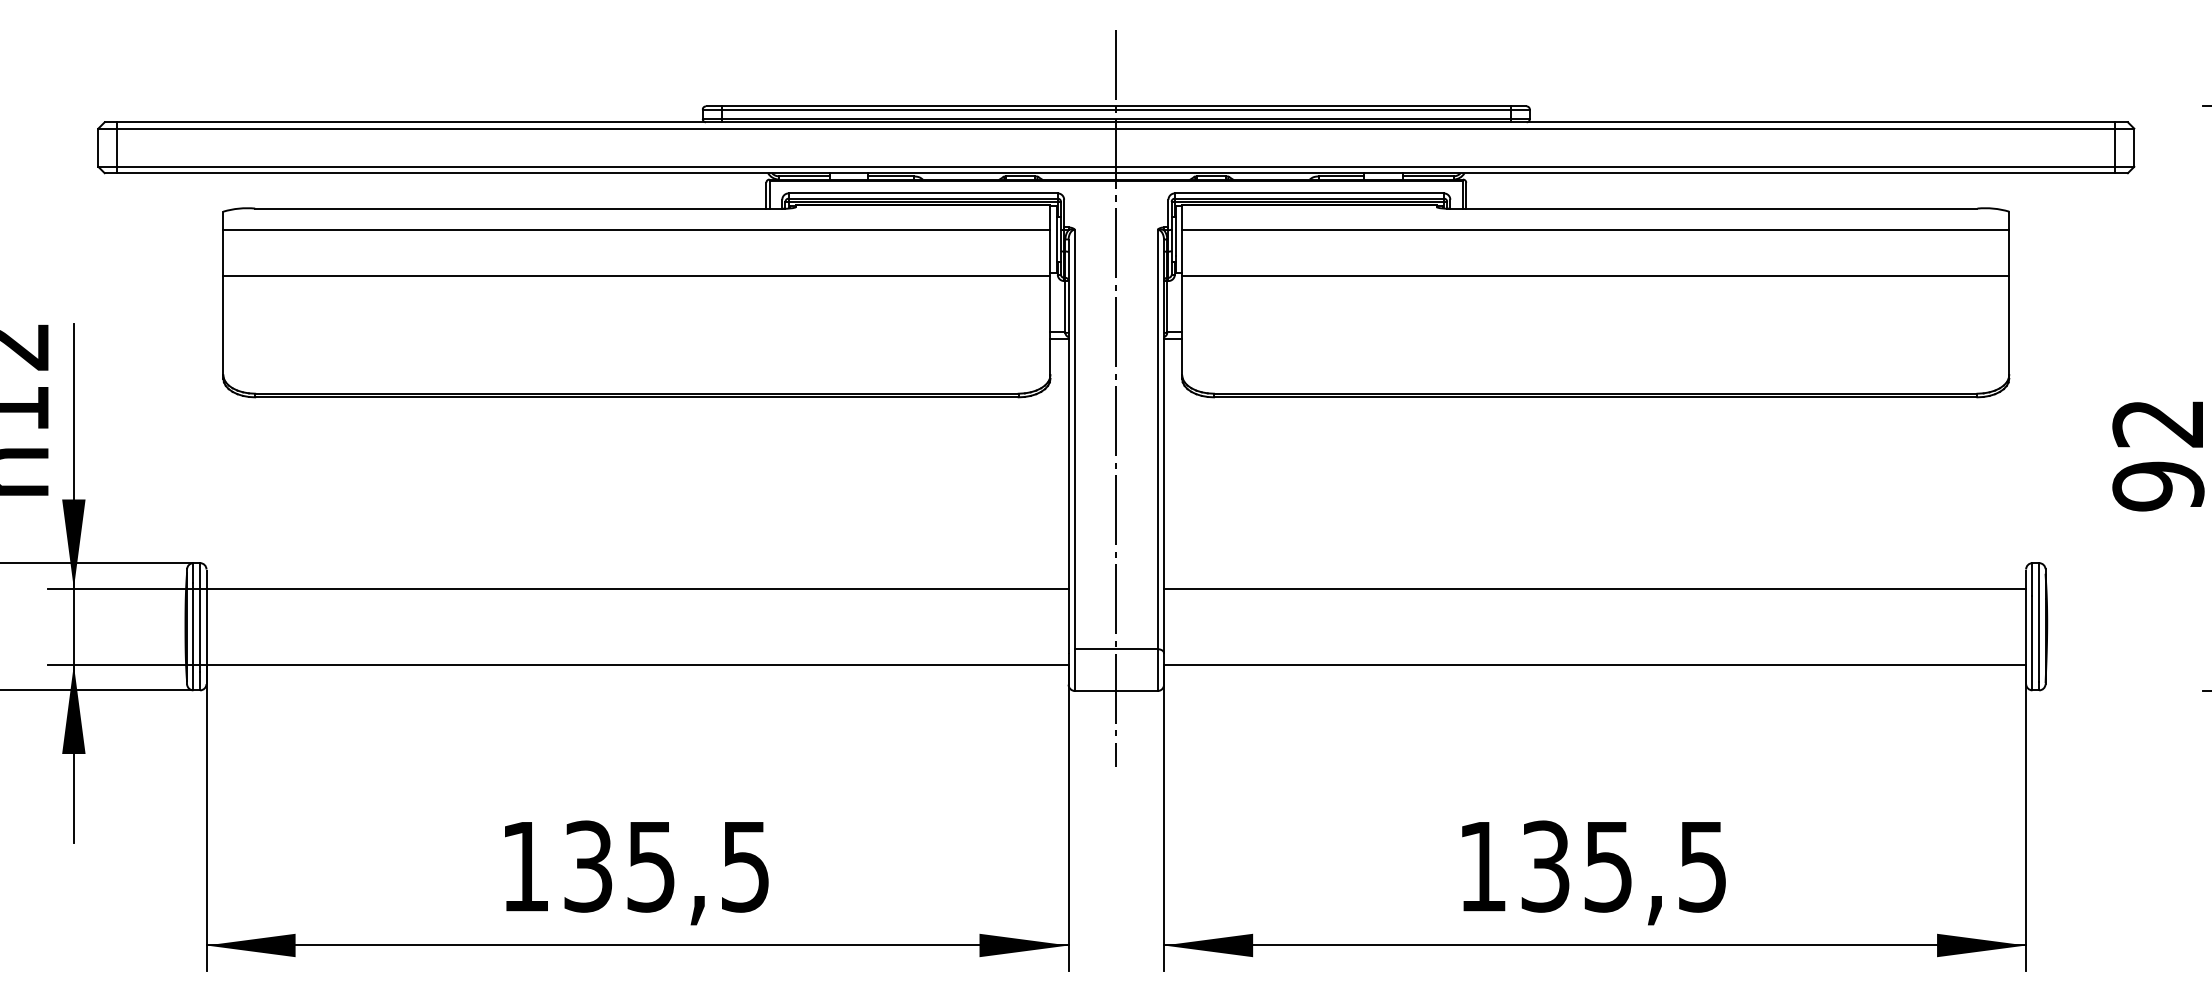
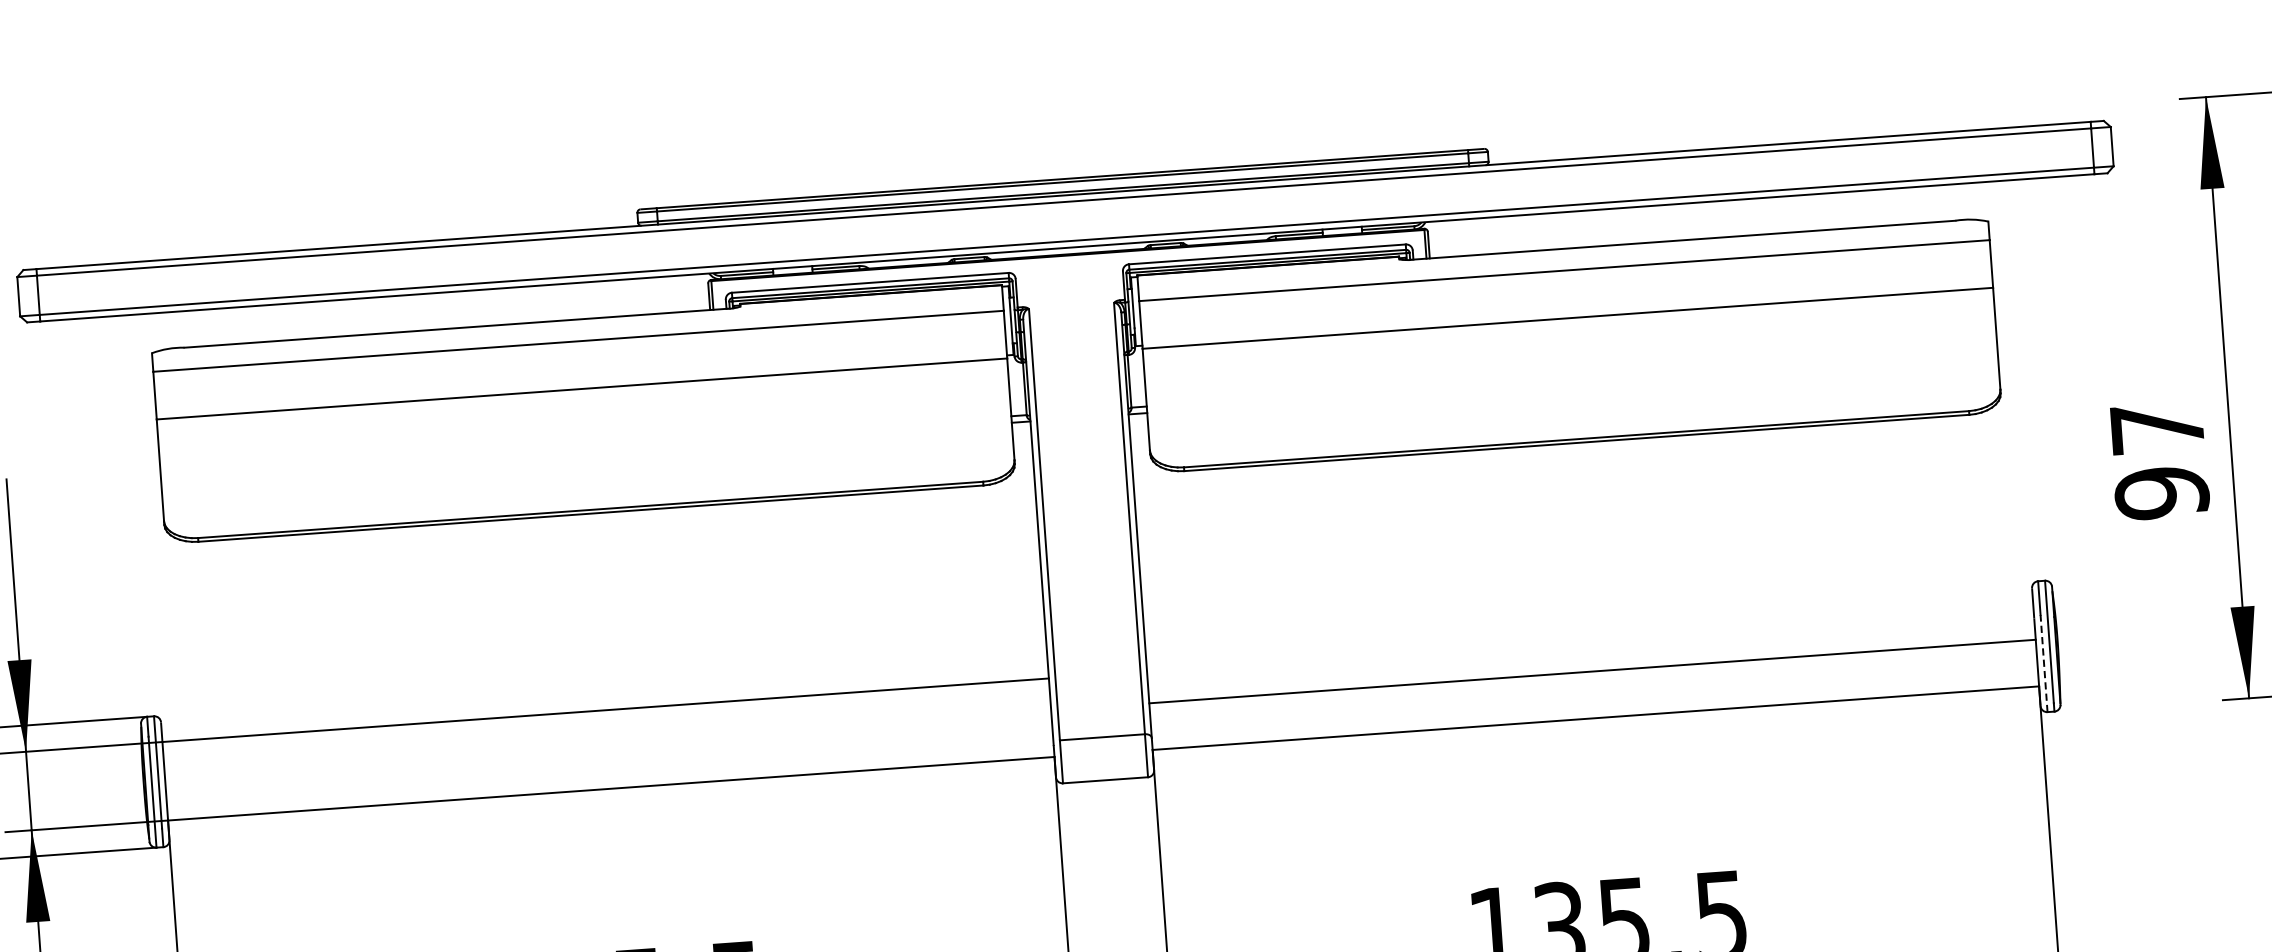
line: (1116, 398) -> (1084, 479), removed
text: (2157, 423) -> (2156, 428), 92 -> 97
line: (1595, 588) -> (1592, 671), moved
line: (2032, 642) -> (2044, 662), solid -> dashed

